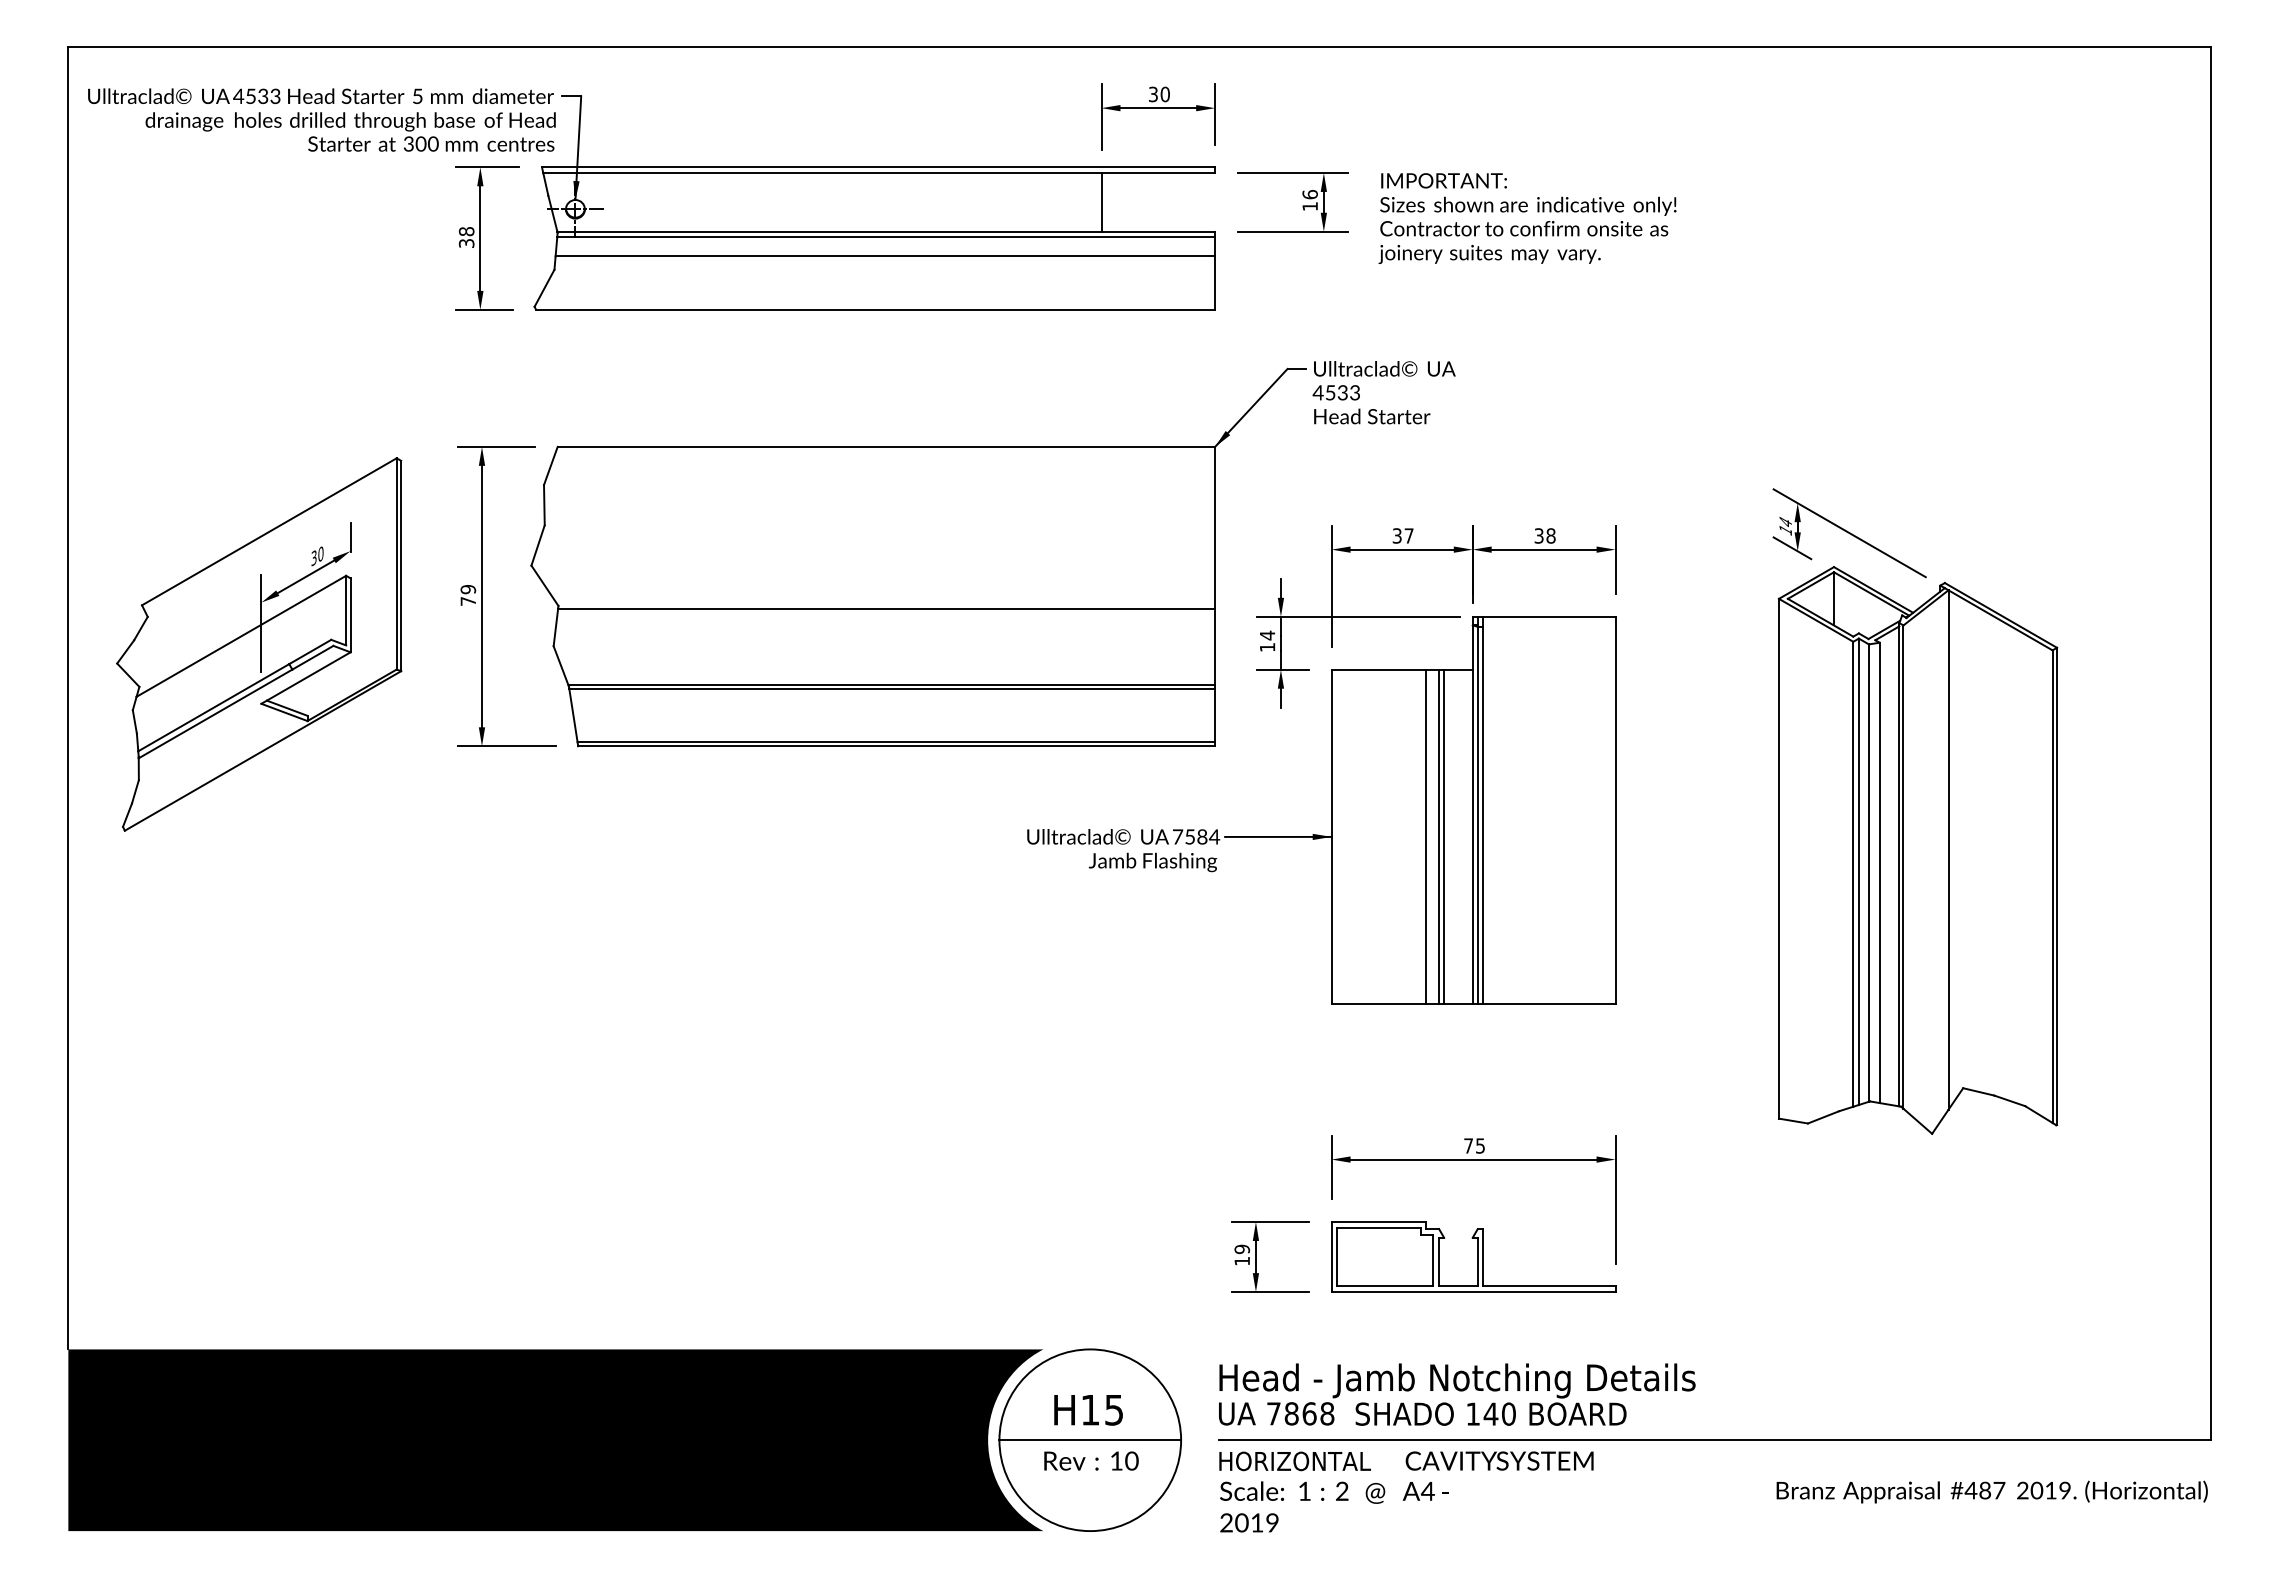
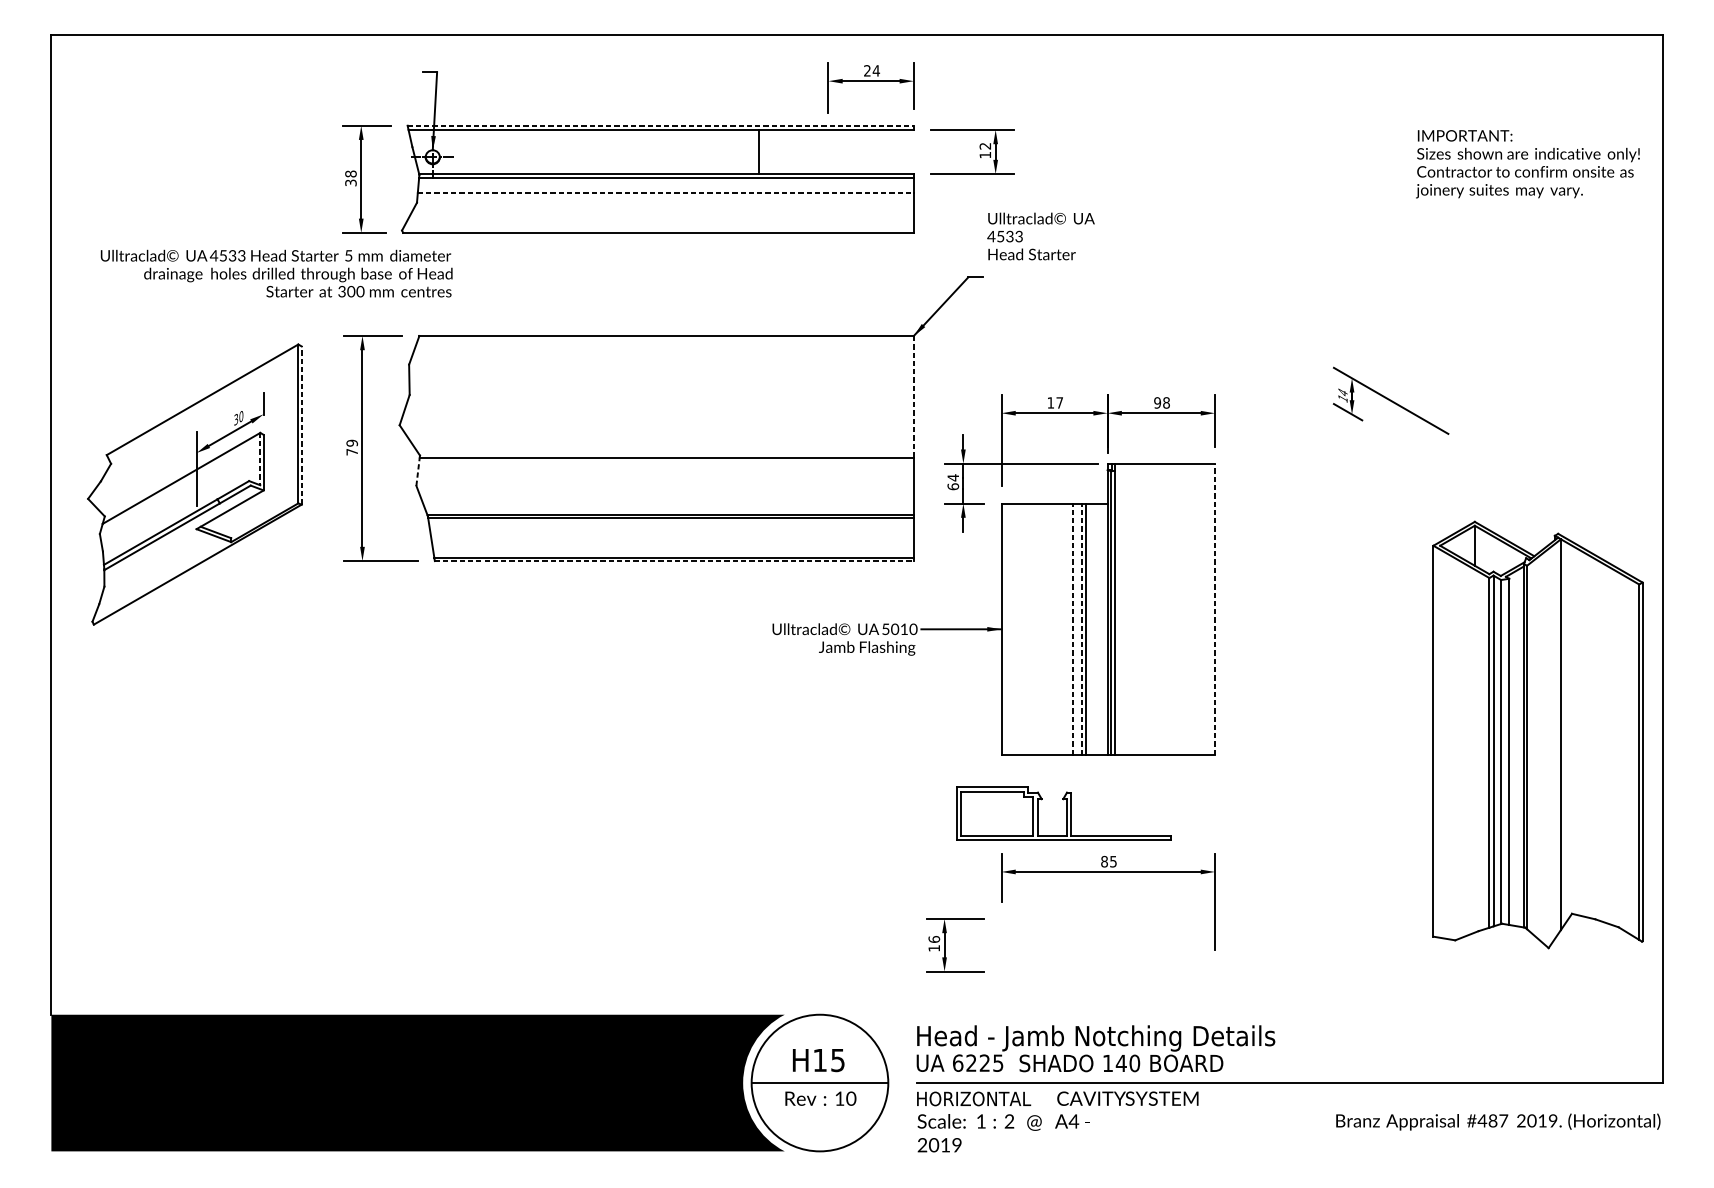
text: (1159, 94) -> (872, 70), 30 -> 24
text: (321, 119) -> (276, 273), moved
line: (878, 167) -> (660, 125), solid -> dashed
text: (1309, 194) -> (984, 146), 16 -> 12
line: (1101, 202) -> (758, 152), moved
text: (1527, 218) -> (1527, 164), moved
line: (885, 256) -> (665, 192), solid -> dashed
text: (1383, 392) -> (1040, 236), moved
line: (1215, 527) -> (914, 396), solid -> dashed
text: (1396, 535) -> (1050, 402), 37 -> 17
text: (1538, 535) -> (1157, 402), 38 -> 98
line: (401, 565) -> (301, 425), solid -> dashed
line: (346, 610) -> (260, 458), solid -> dashed
line: (555, 627) -> (417, 471), solid -> dashed
text: (1267, 646) -> (953, 486), 14 -> 64
line: (897, 746) -> (674, 561), solid -> dashed
line: (1615, 810) -> (1214, 609), solid -> dashed
text: (1196, 836) -> (899, 628), 7584 -> 5010
line: (1426, 836) -> (1072, 628), solid -> dashed
line: (1439, 836) -> (1082, 628), solid -> dashed
part: (1917, 850) -> (1537, 735), moved
text: (1468, 1145) -> (1104, 861), 75 -> 85
text: (1242, 1249) -> (934, 939), 19 -> 16
part: (1473, 1256) -> (1063, 813), moved
text: (1300, 1413) -> (978, 1062), 7868 -> 6225

